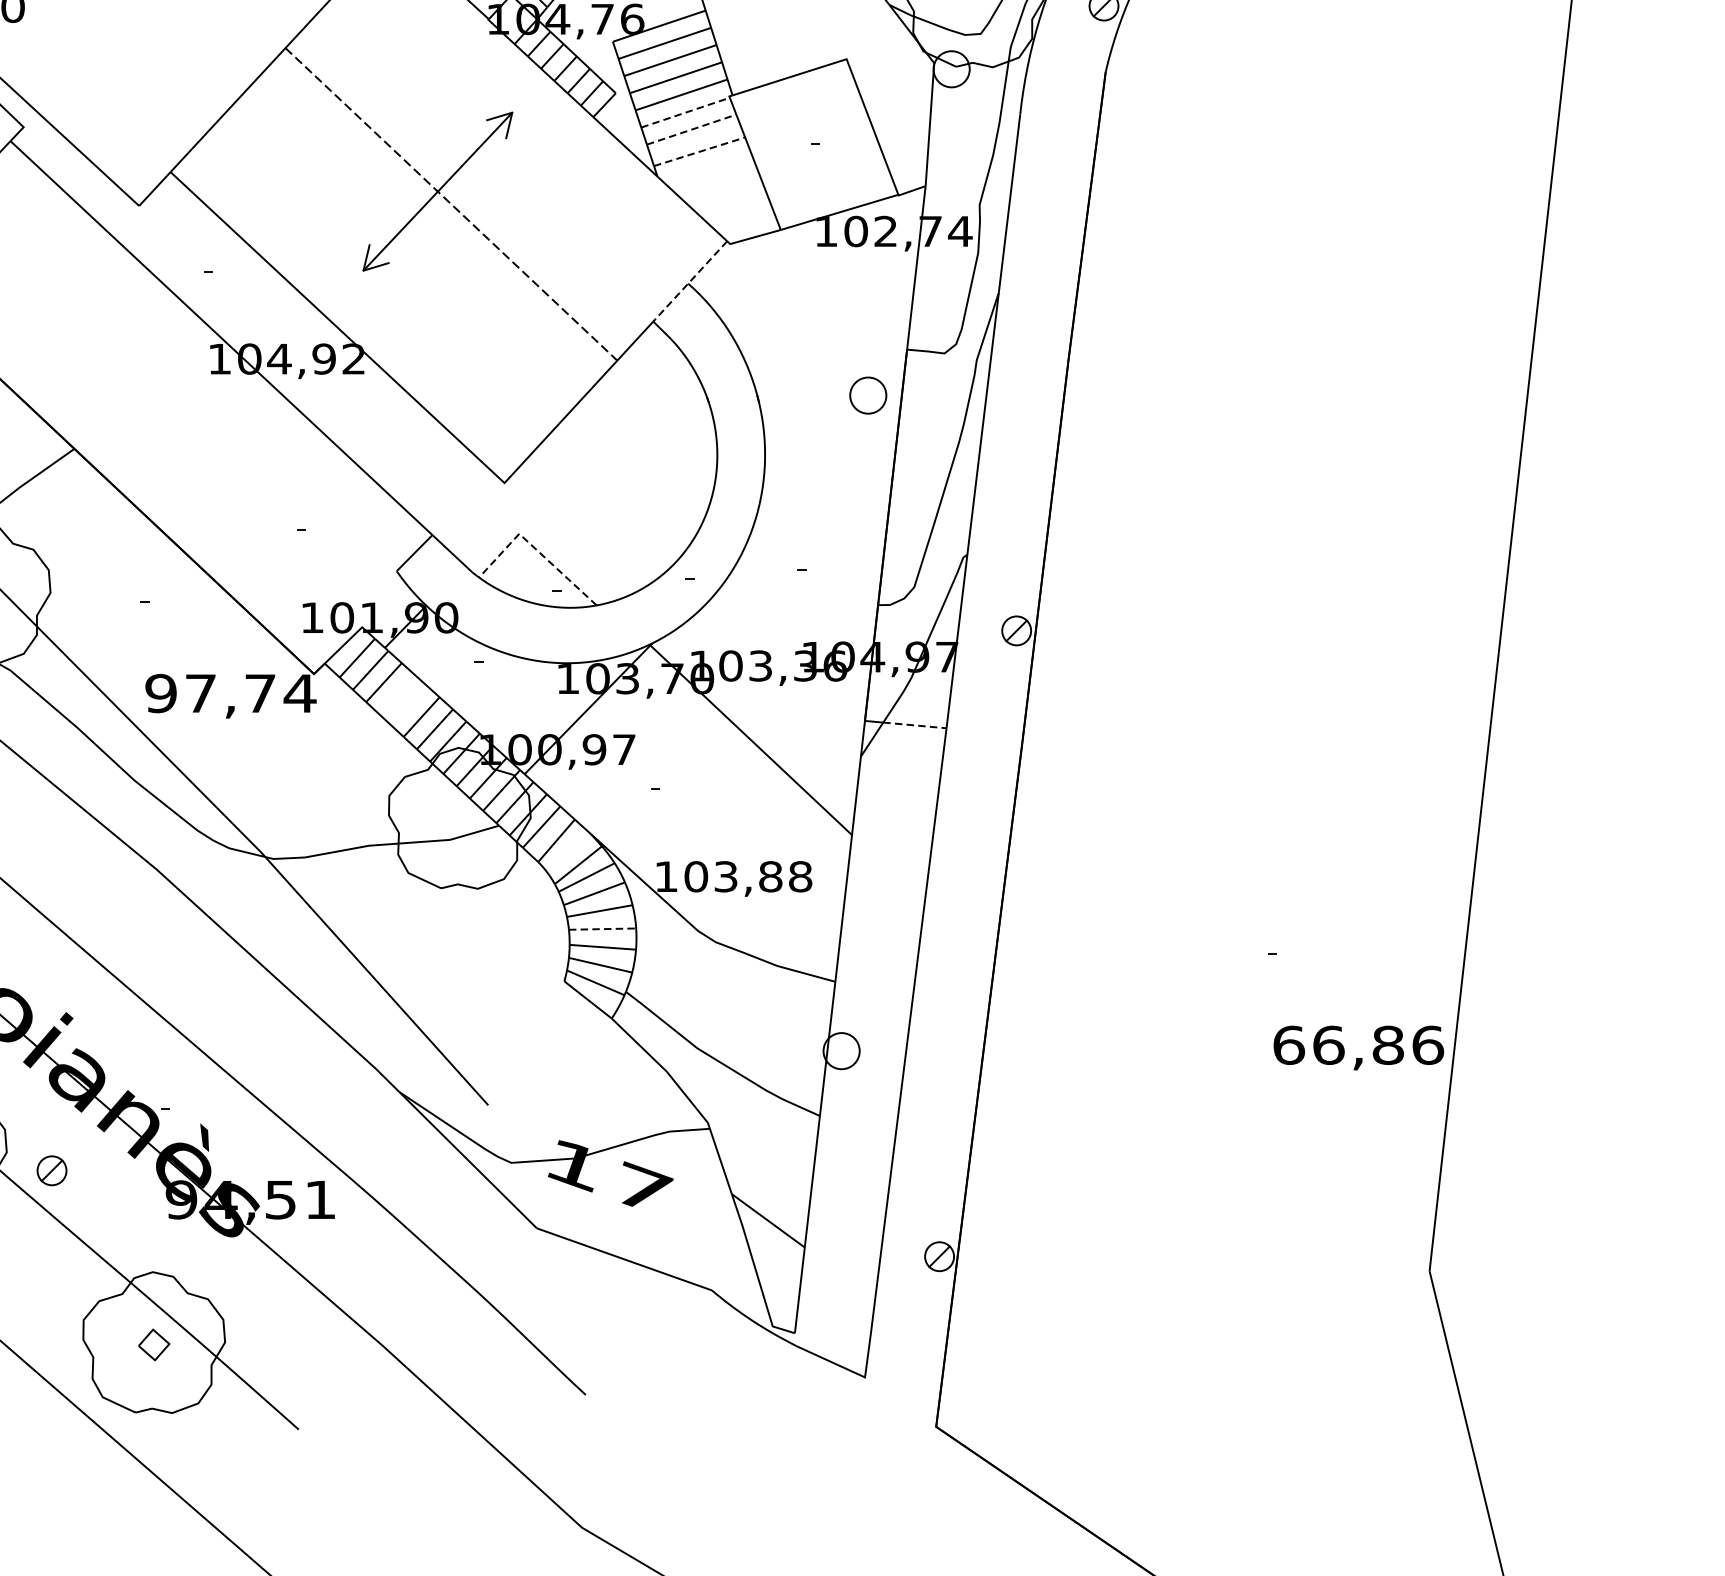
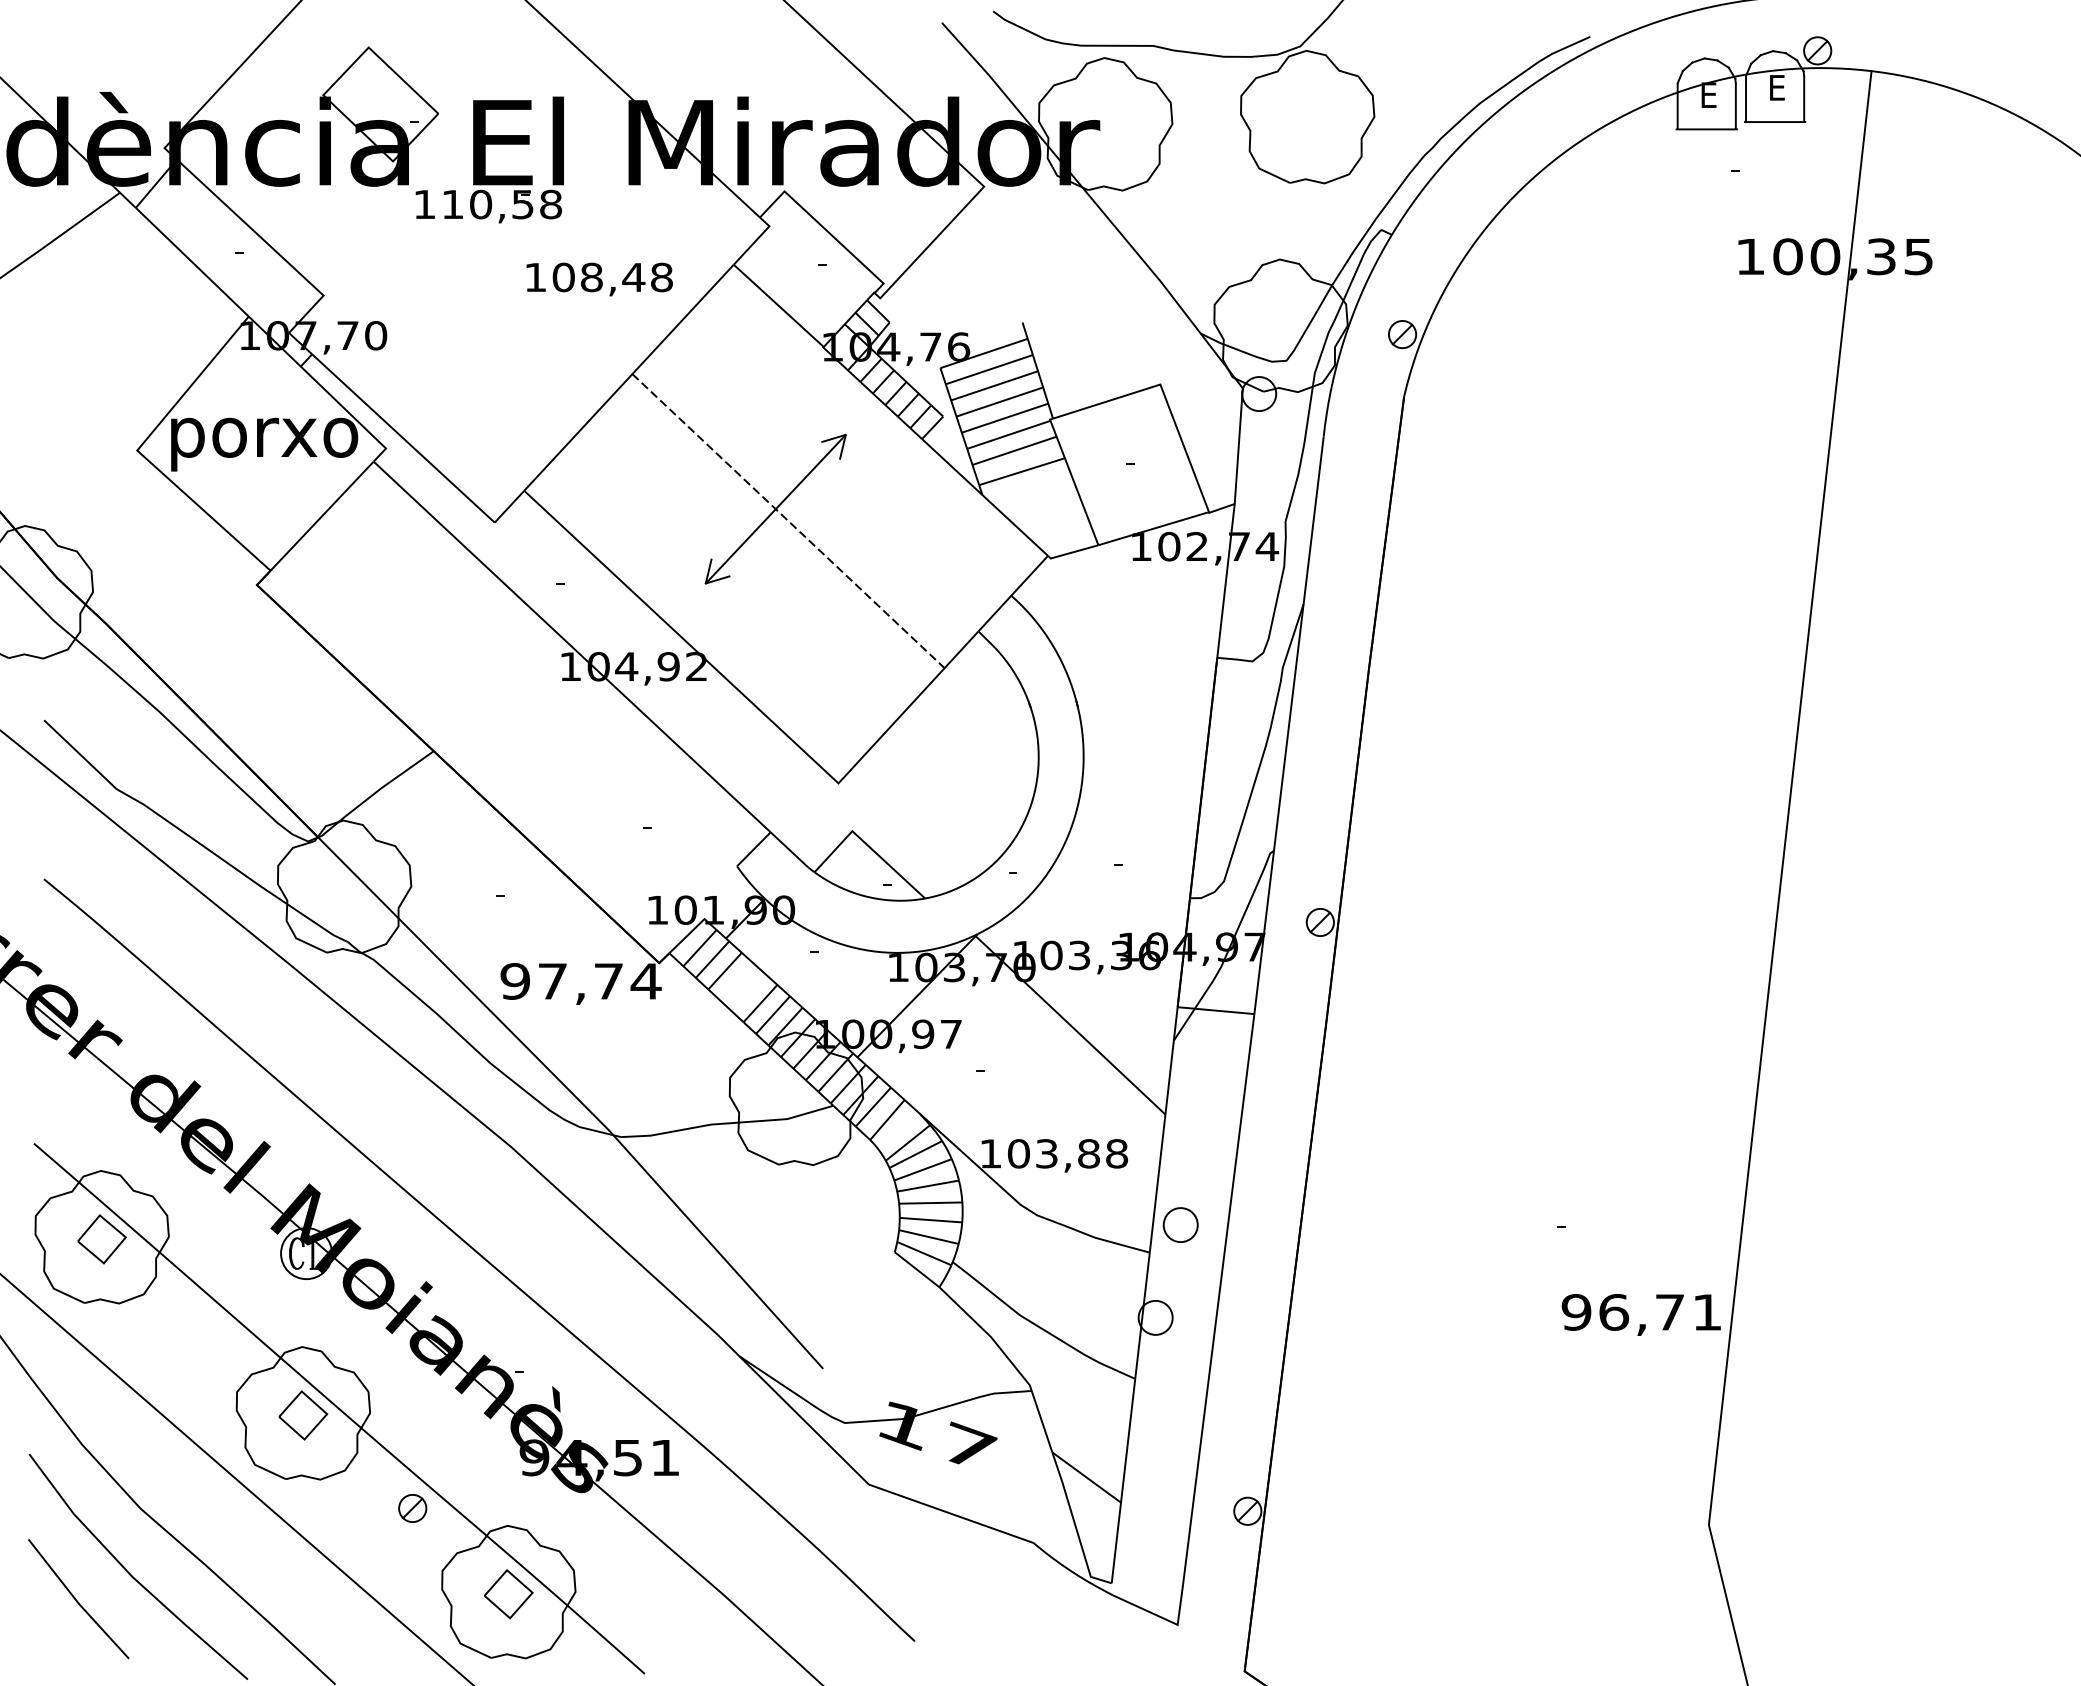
line: (685, 112) -> (1008, 434), dashed -> solid
line: (692, 129) -> (1015, 450), dashed -> solid
line: (700, 151) -> (1022, 471), dashed -> solid
line: (689, 282) -> (1012, 594), dashed -> solid
part: (868, 394) -> (1180, 1224), moved
line: (535, 549) -> (867, 845), dashed -> solid
line: (914, 725) -> (1224, 1011), dashed -> solid
line: (602, 929) -> (930, 1203), dashed -> solid
text: (1357, 1045) -> (1641, 1312), 66,86 -> 96,71
part: (51, 1170) -> (412, 1508), moved
part: (153, 1345) -> (508, 1594), size x1.67

